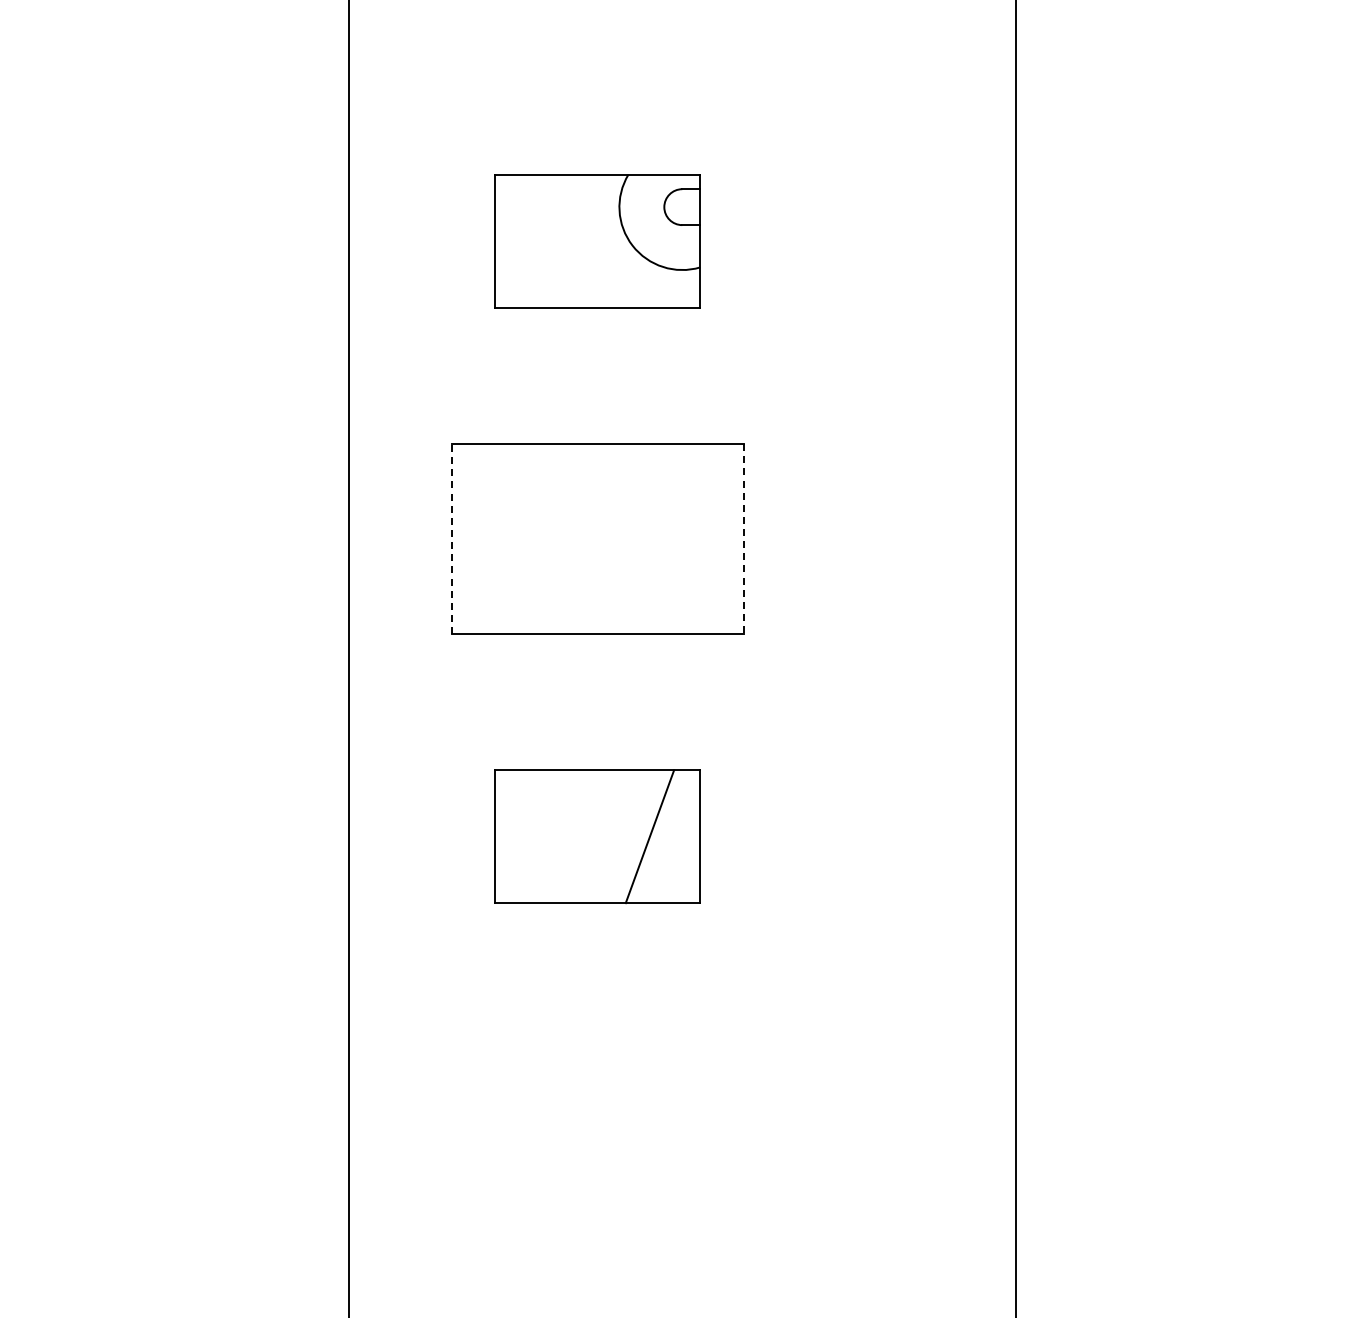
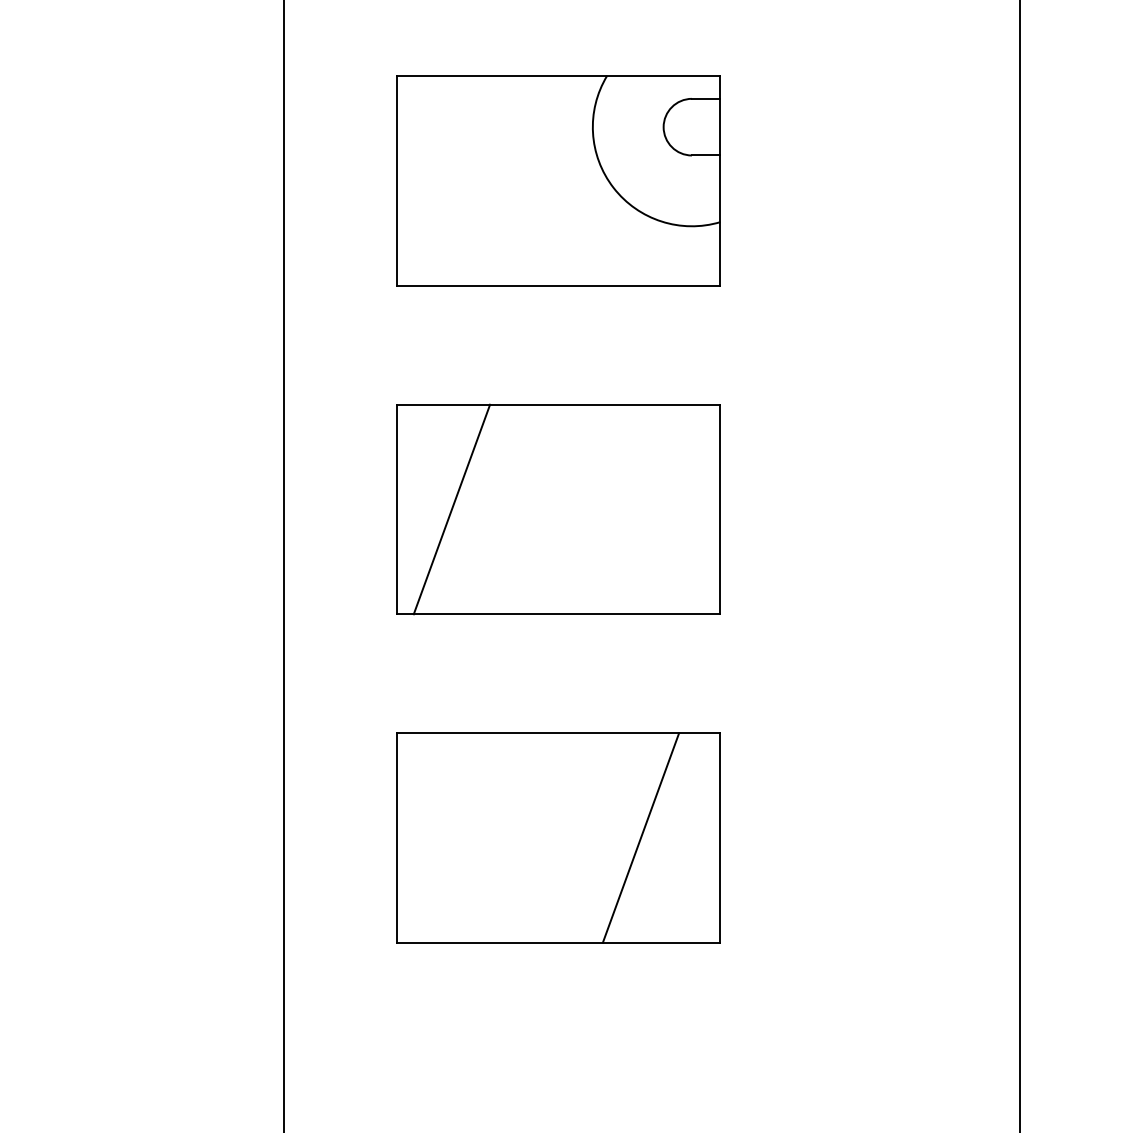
part: (597, 240) -> (558, 179), size x1.43
line: (451, 539) -> (397, 509), dashed -> solid
line: (500, 539) -> (451, 509), added
line: (744, 539) -> (720, 509), dashed -> solid
part: (597, 836) -> (558, 837), size x1.43

